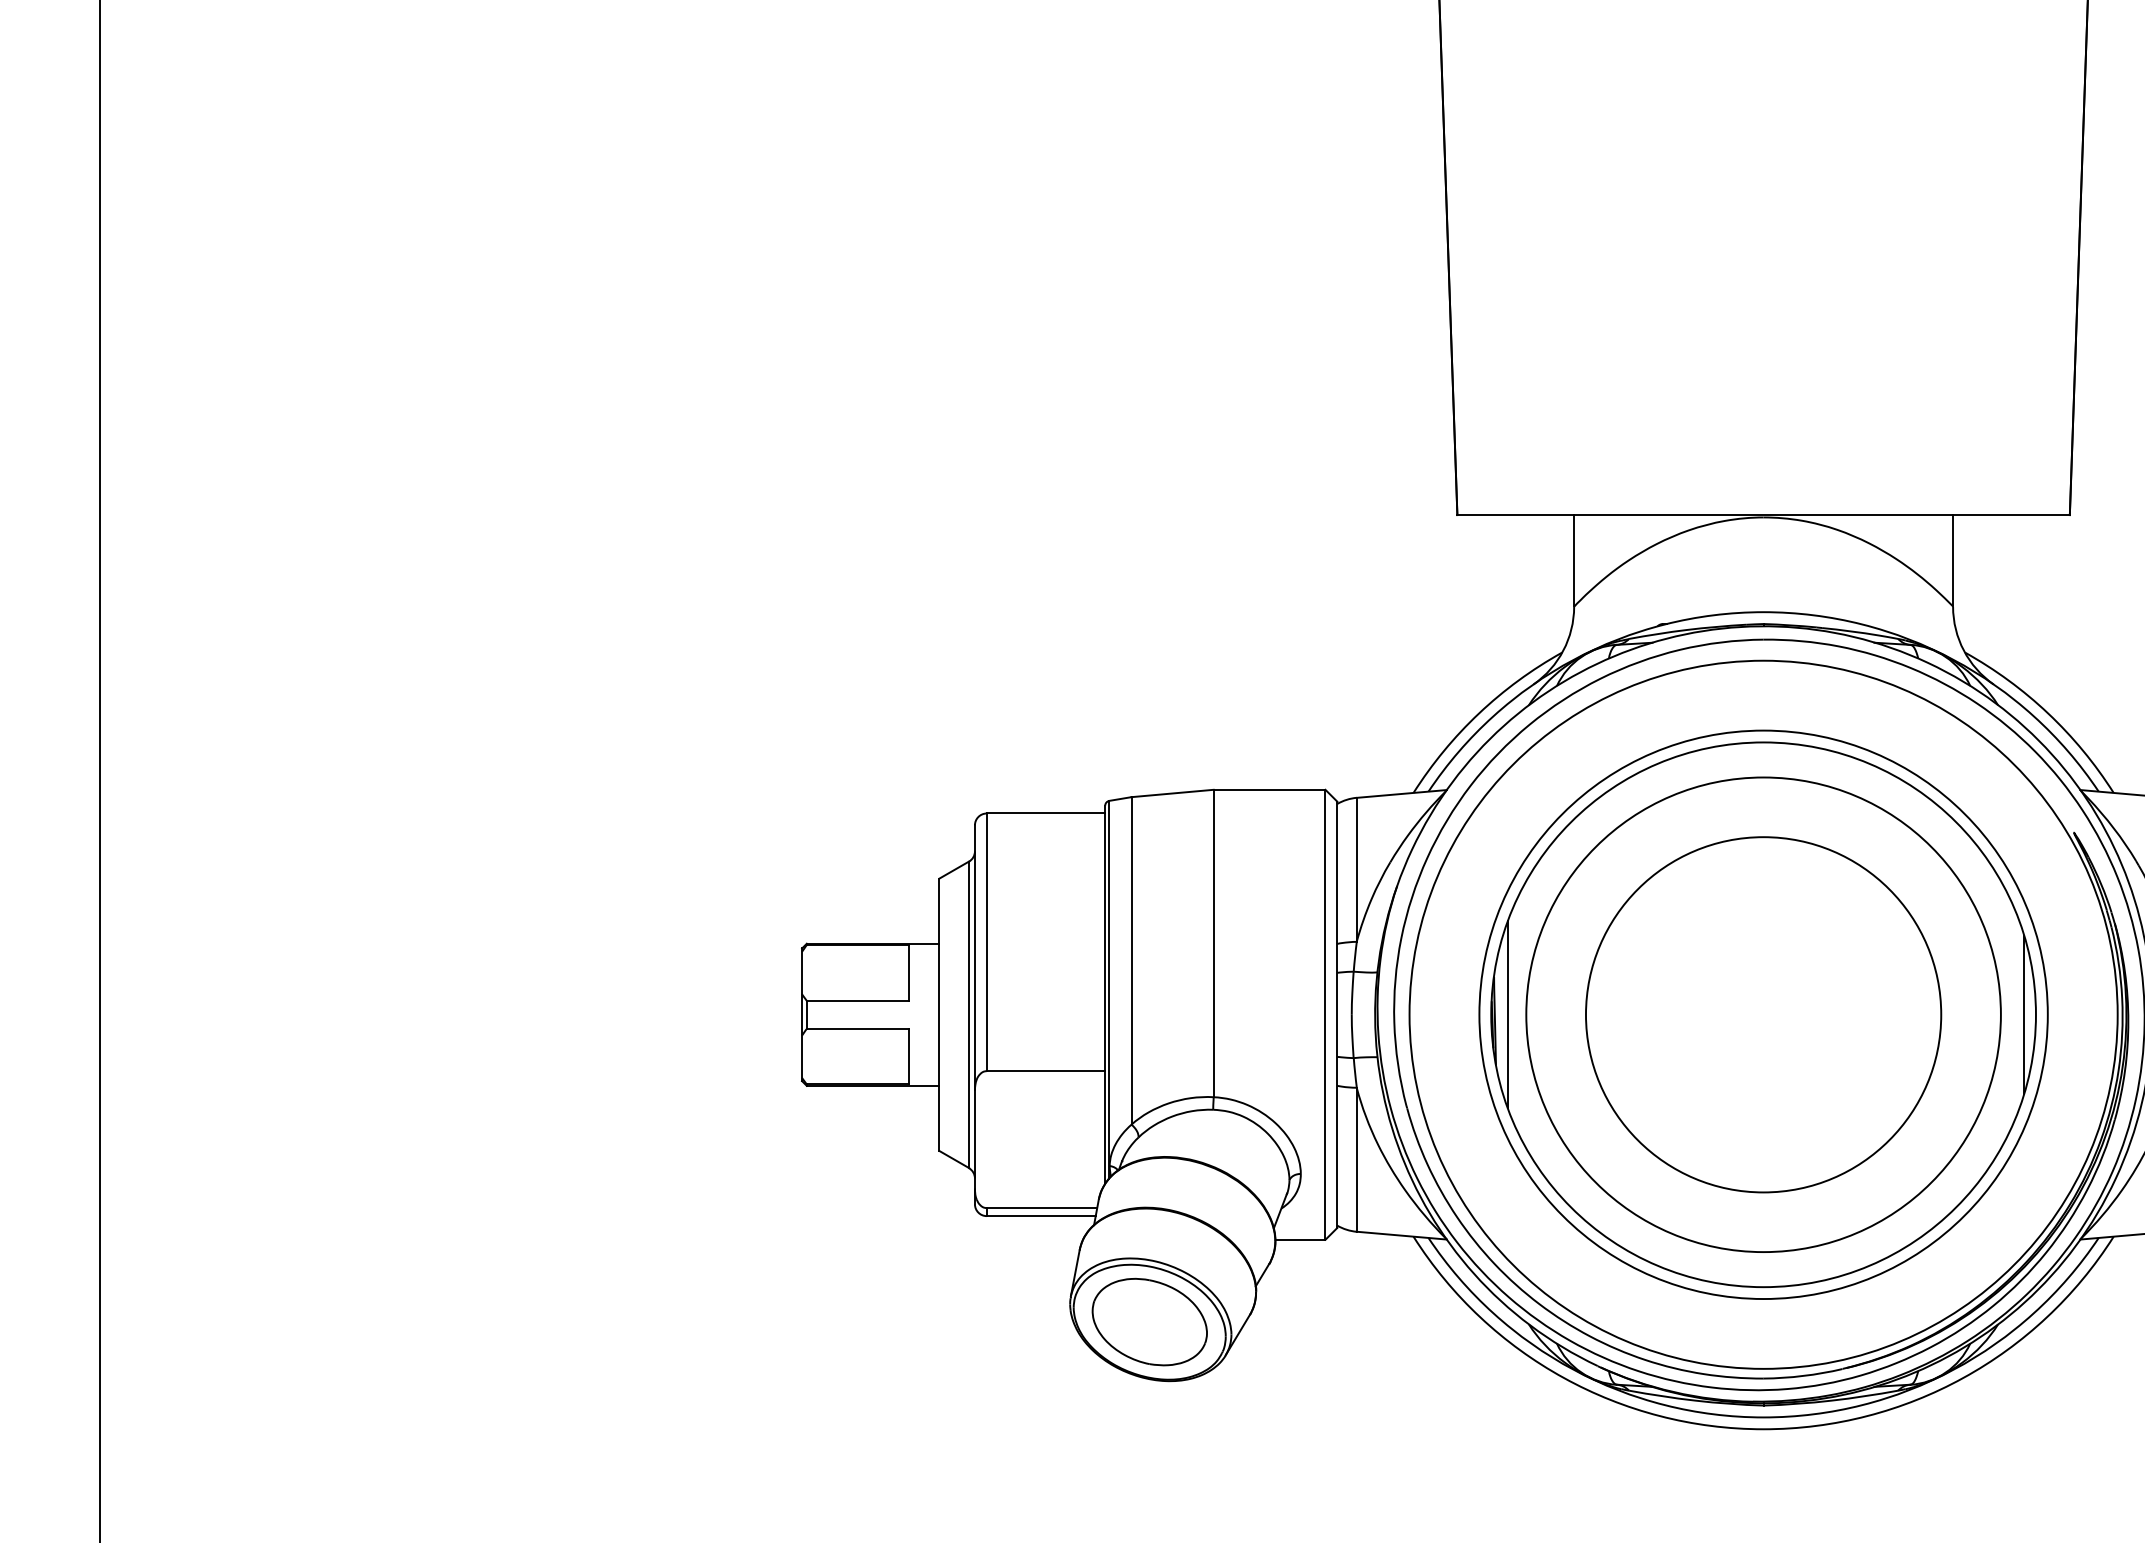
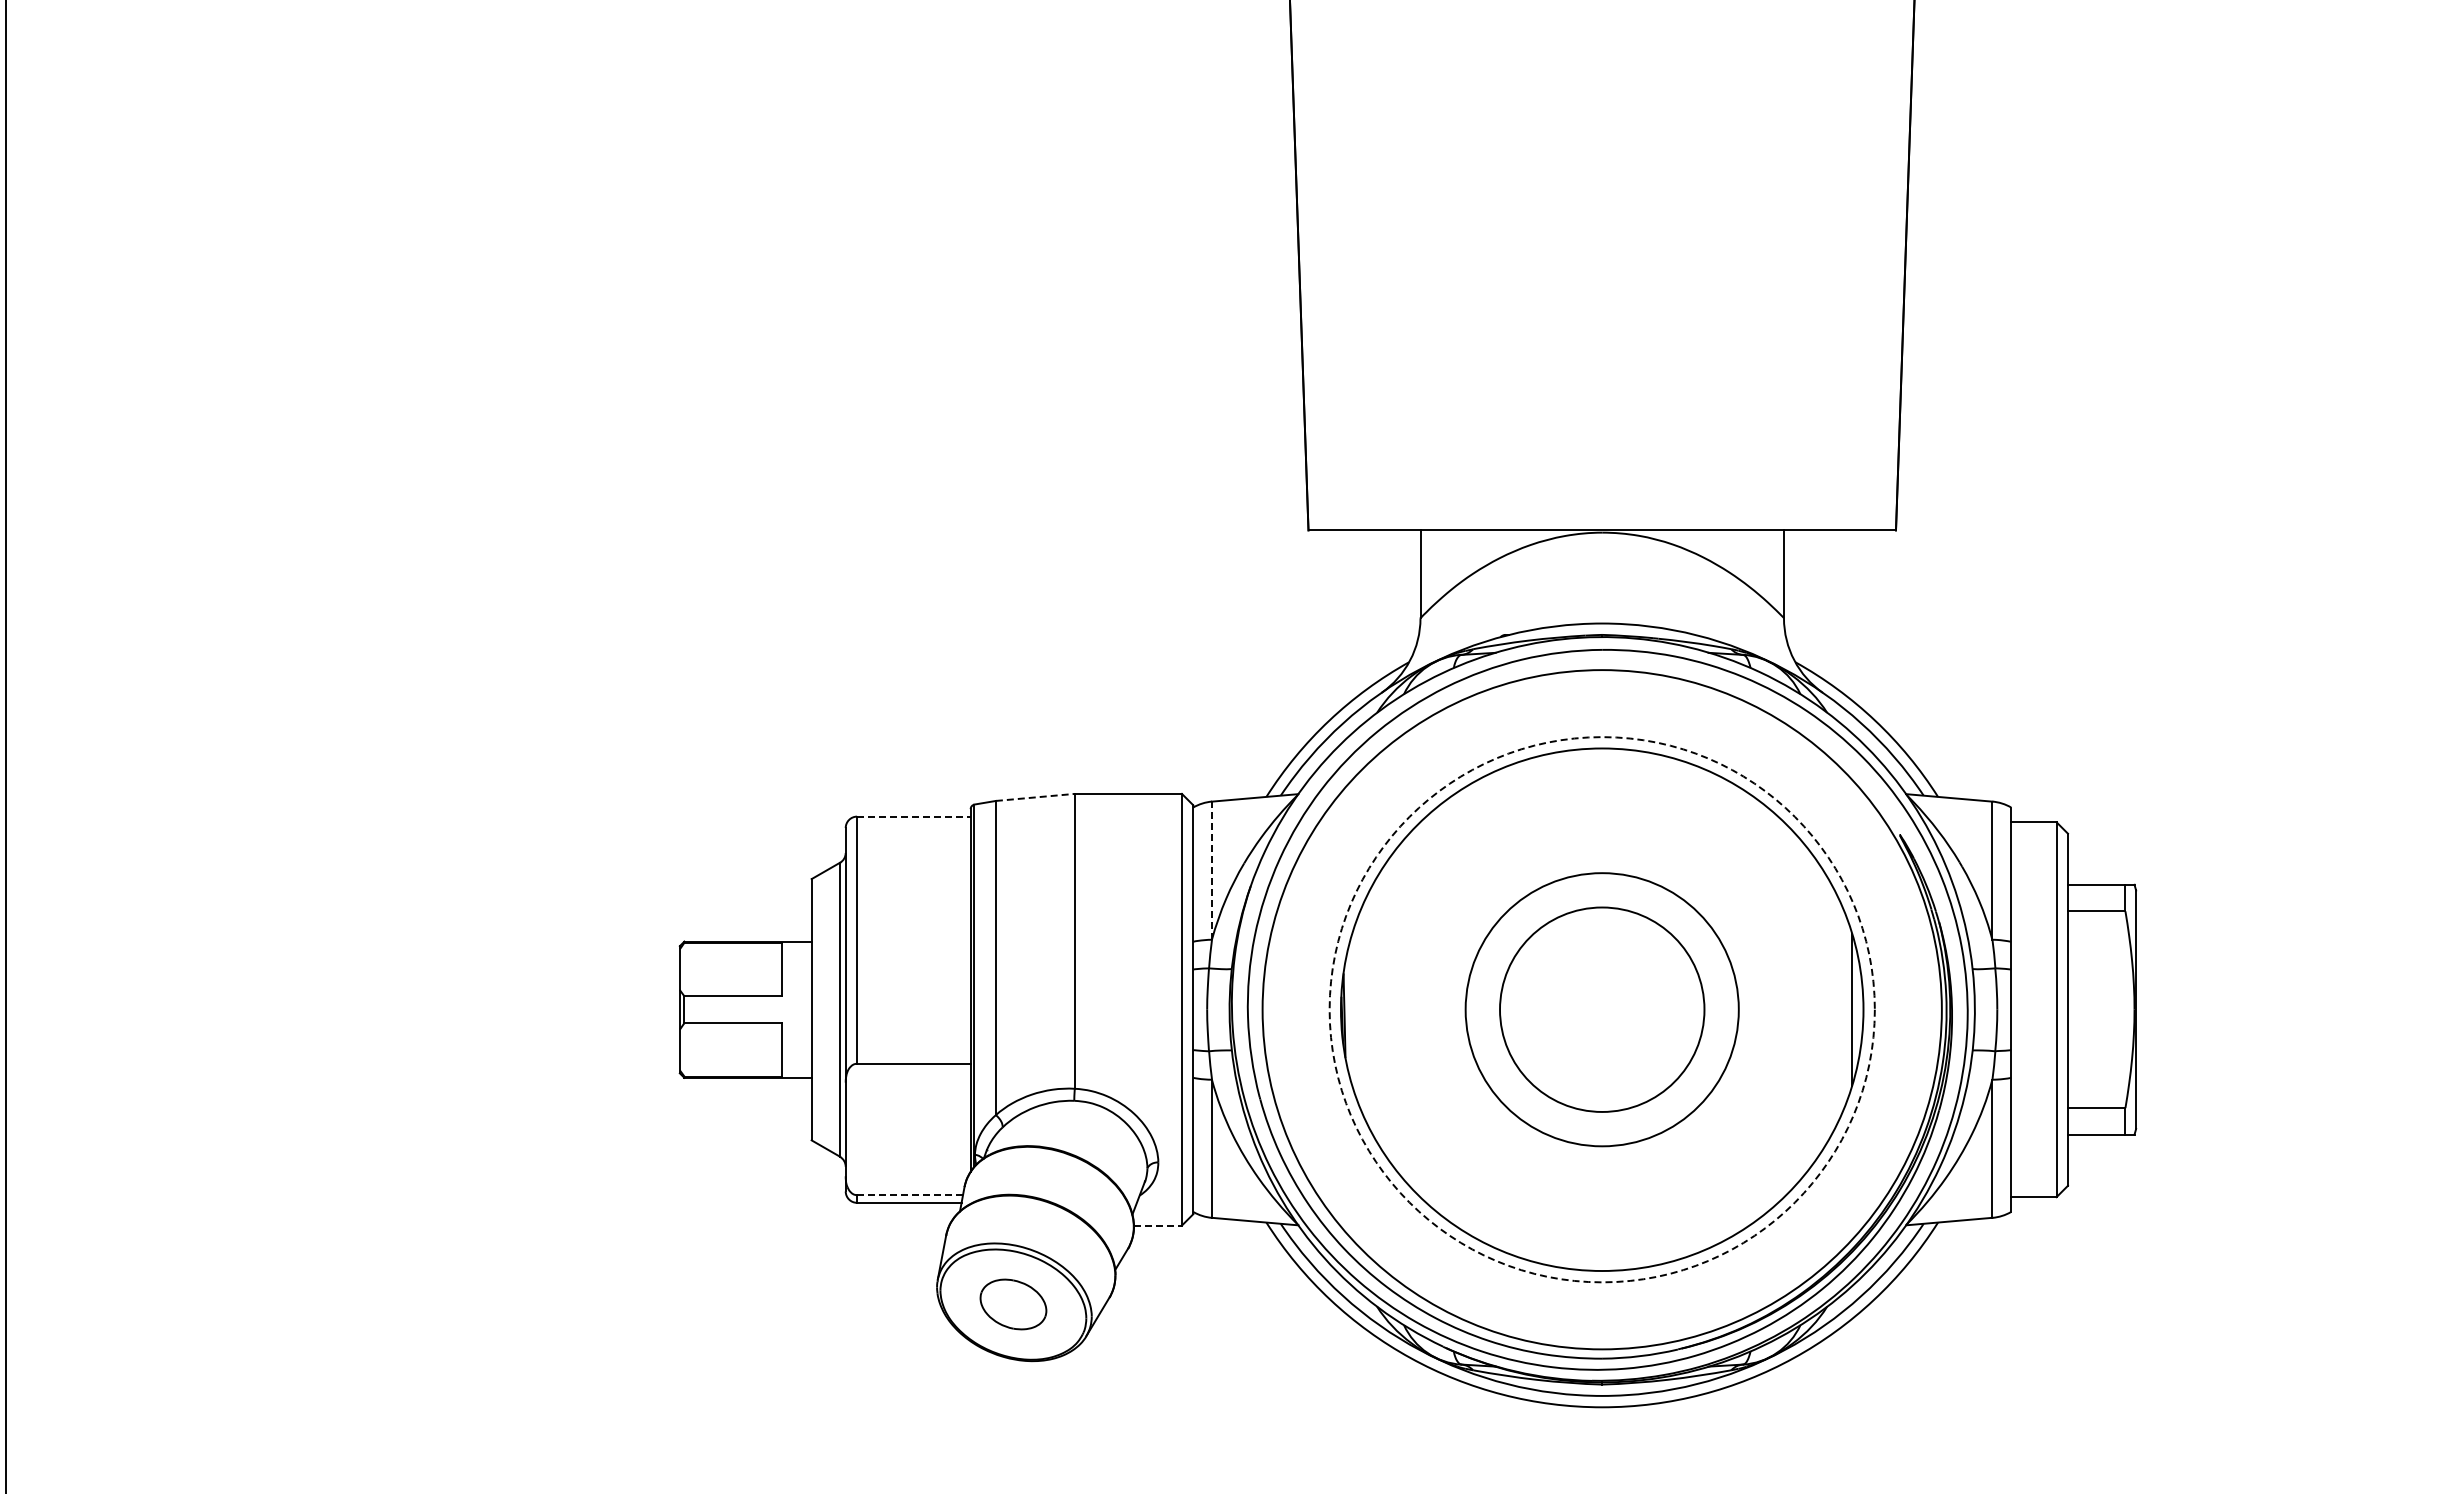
line: (1172, 793) -> (1035, 797), solid -> dashed
line: (1045, 813) -> (913, 816), solid -> dashed
line: (1356, 869) -> (1211, 870), solid -> dashed
line: (1507, 1014) -> (1356, 1009), removed
circle: (1762, 1014) -> (1601, 1009), size x0.6
circle: (1762, 1014) -> (1601, 1009), size x0.6
circle: (1762, 1014) -> (1601, 1009), solid -> dashed
line: (1042, 1208) -> (910, 1195), solid -> dashed
line: (1299, 1239) -> (1157, 1225), solid -> dashed
part: (1149, 1322) -> (1013, 1304), size x0.6

